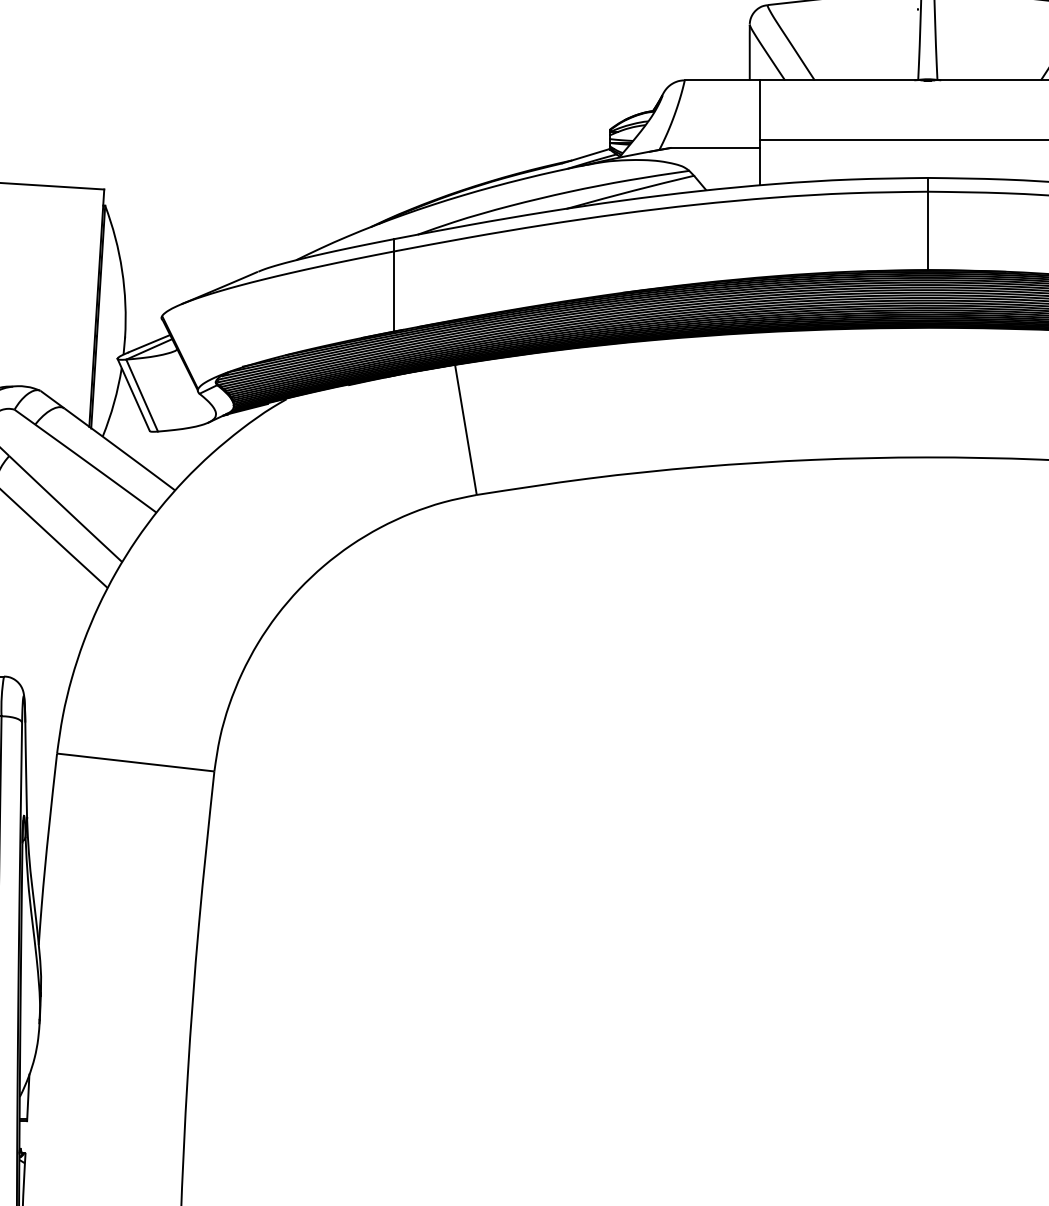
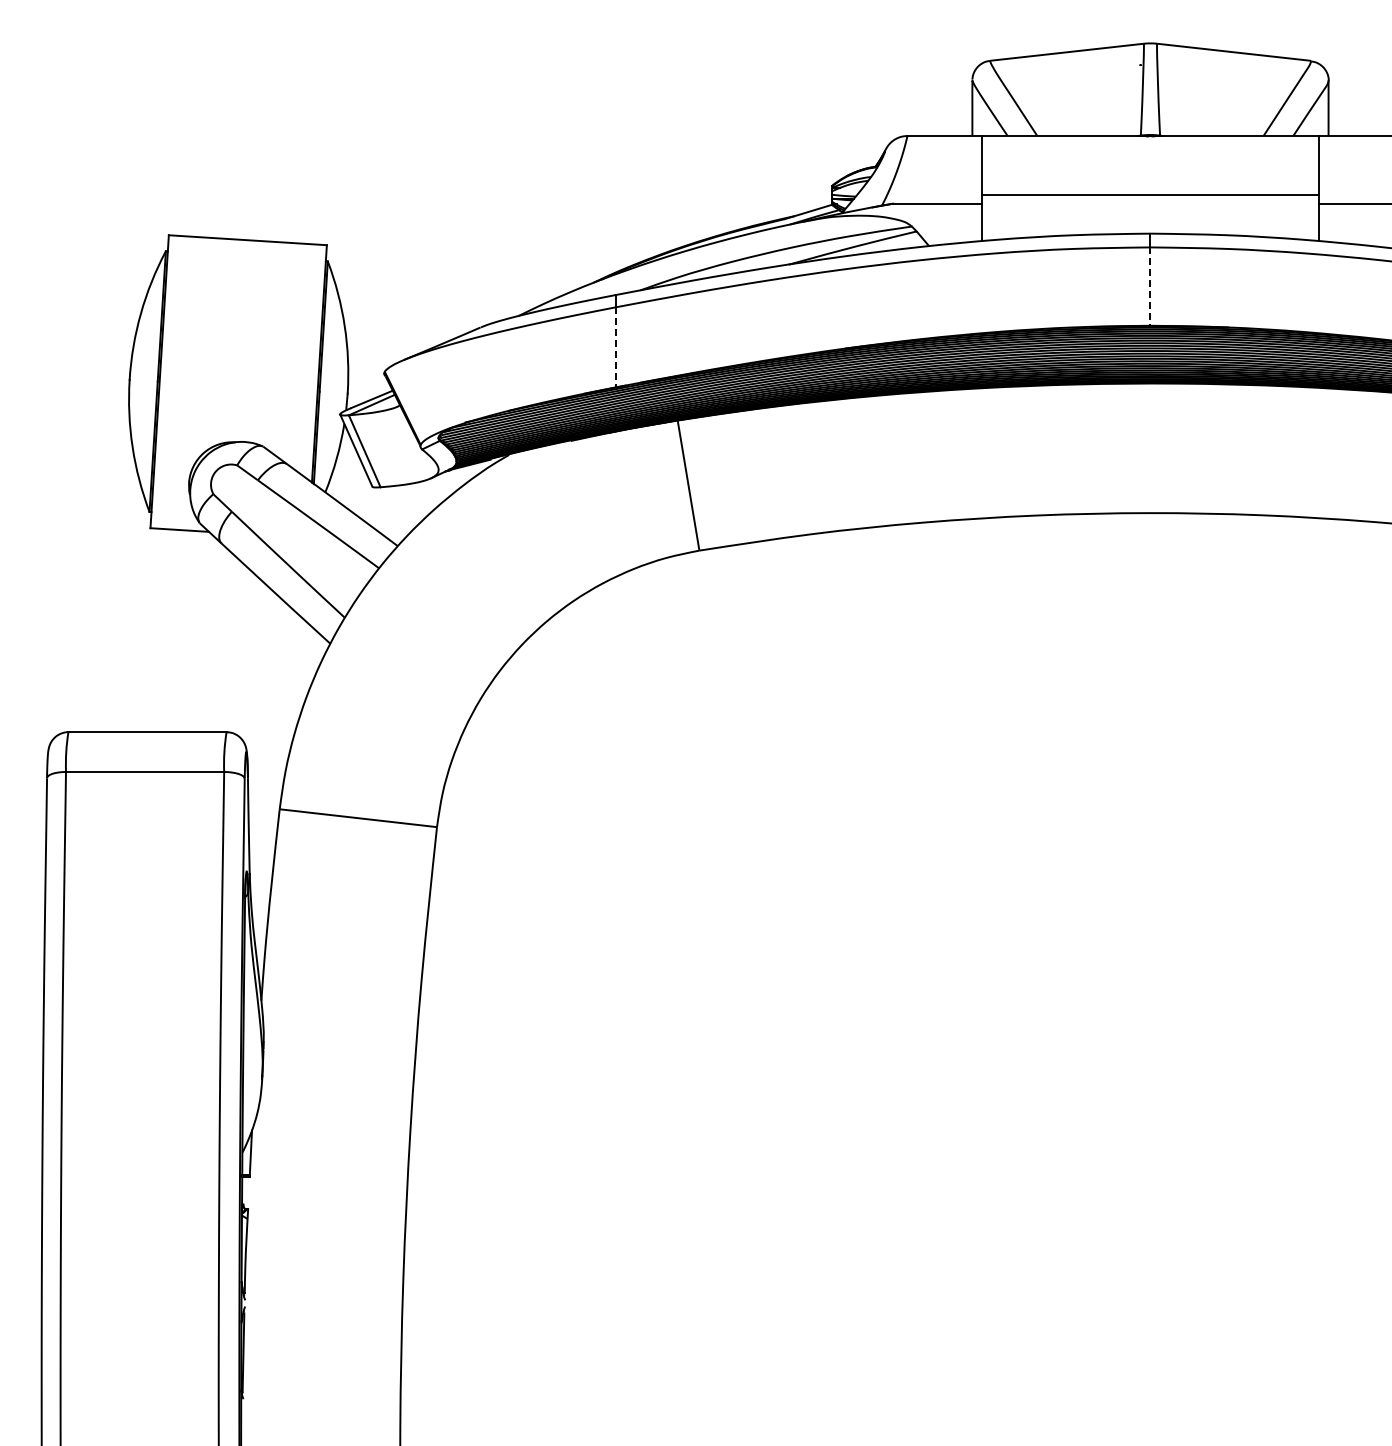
line: (927, 231) -> (1150, 287), solid -> dashed
line: (393, 291) -> (616, 347), solid -> dashed

